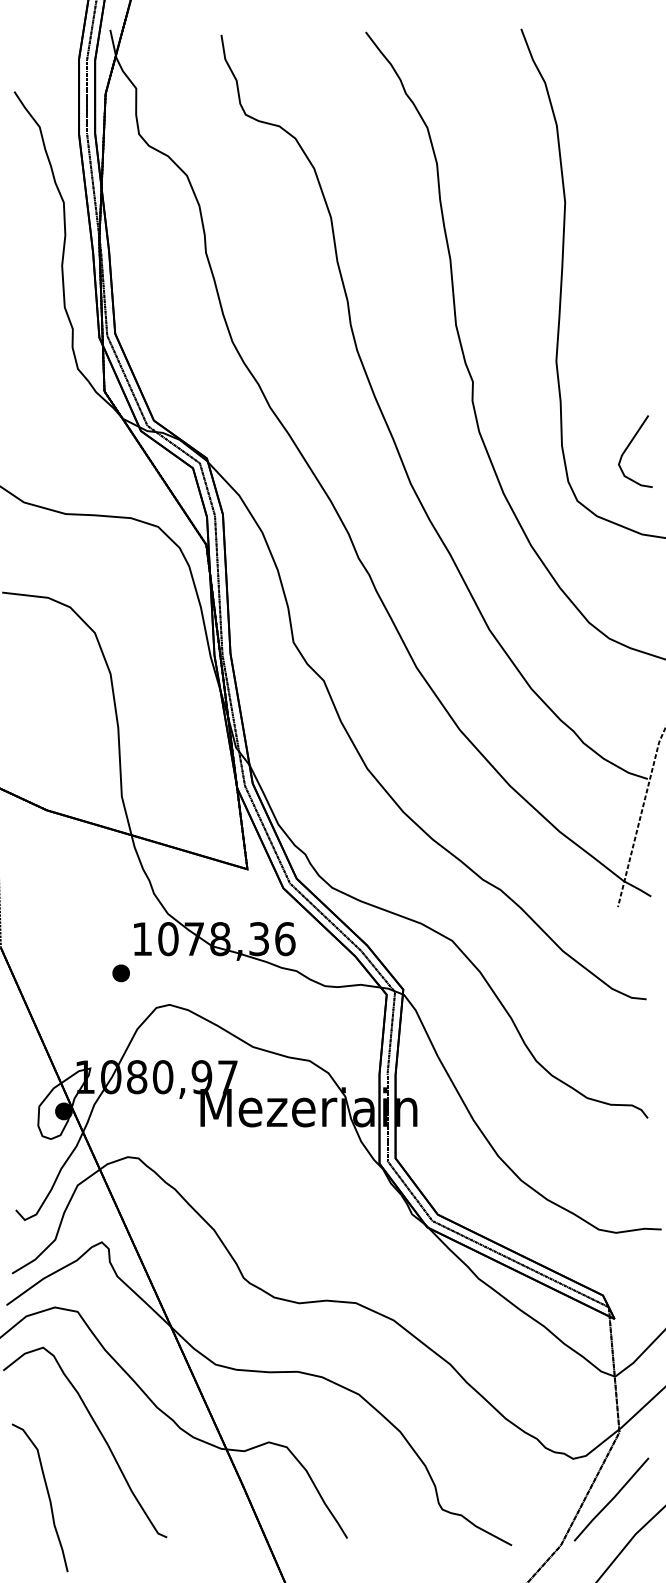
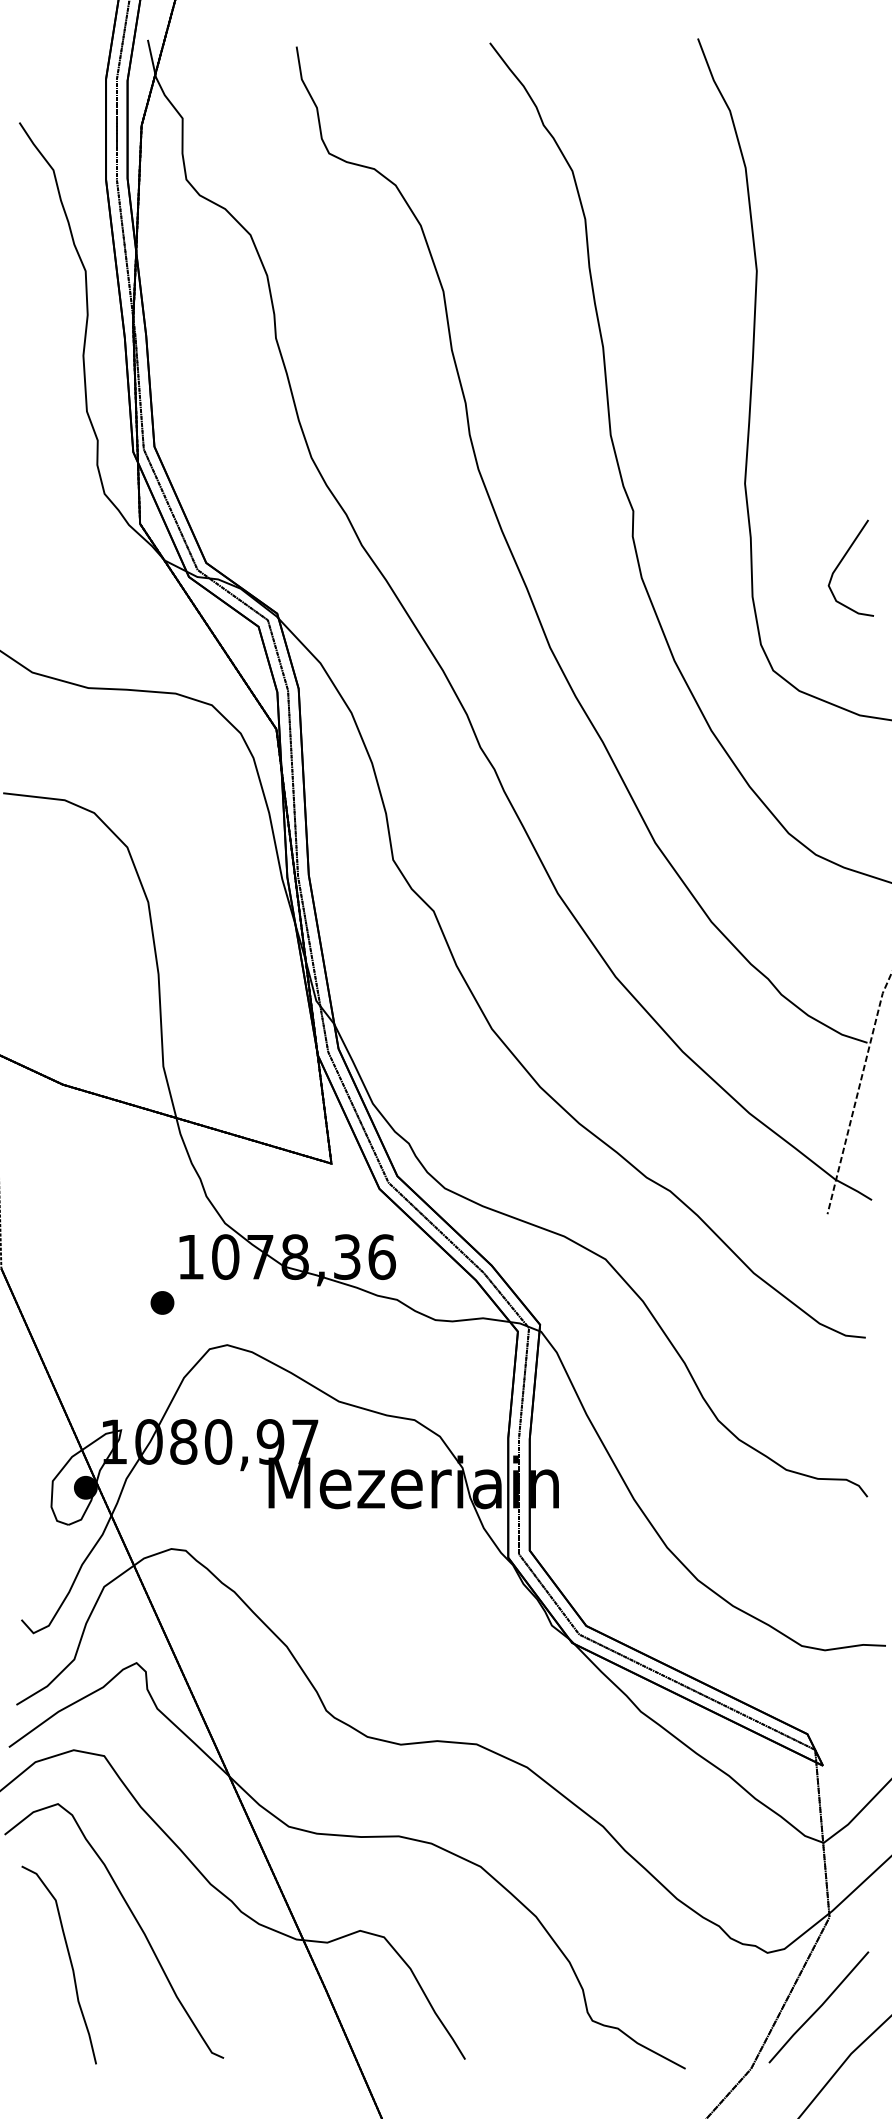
part: (629, 446) -> (842, 561), moved
curve: (47, 1494) -> (69, 1960), moved

